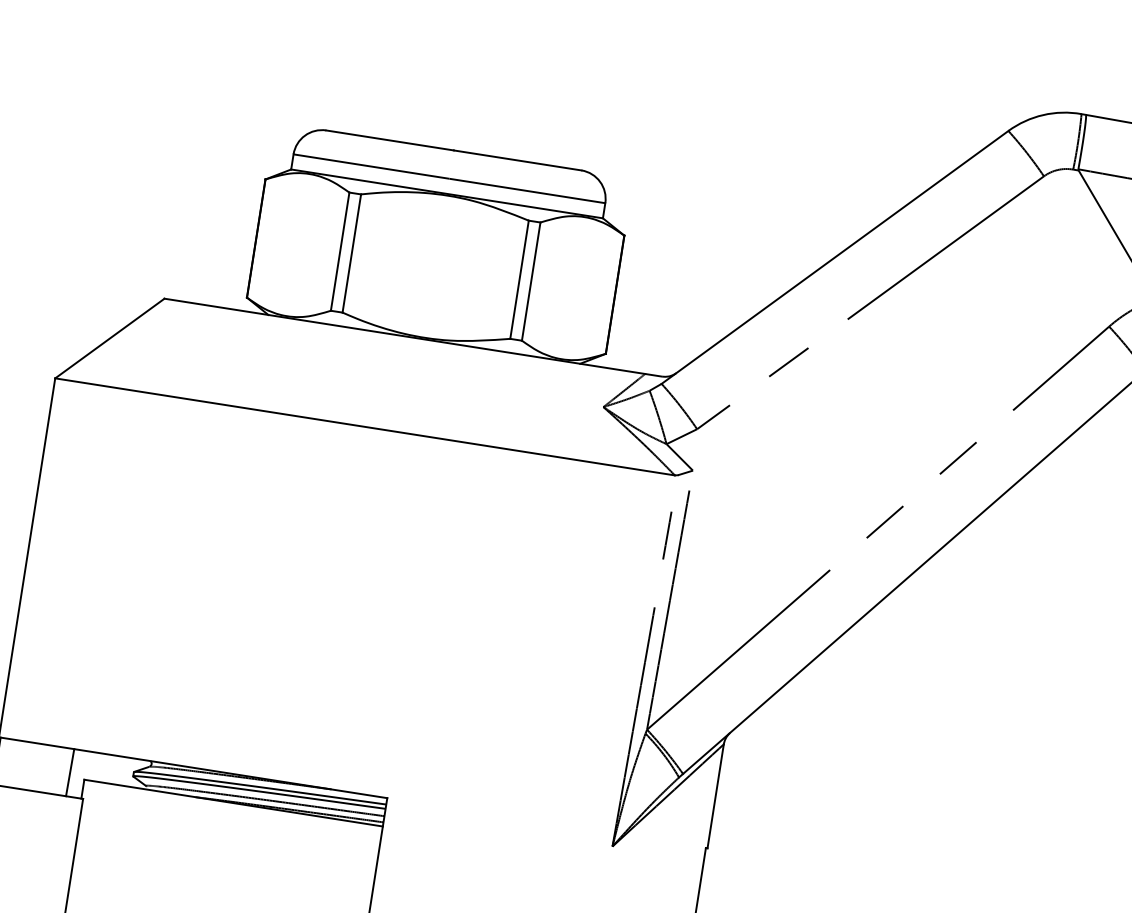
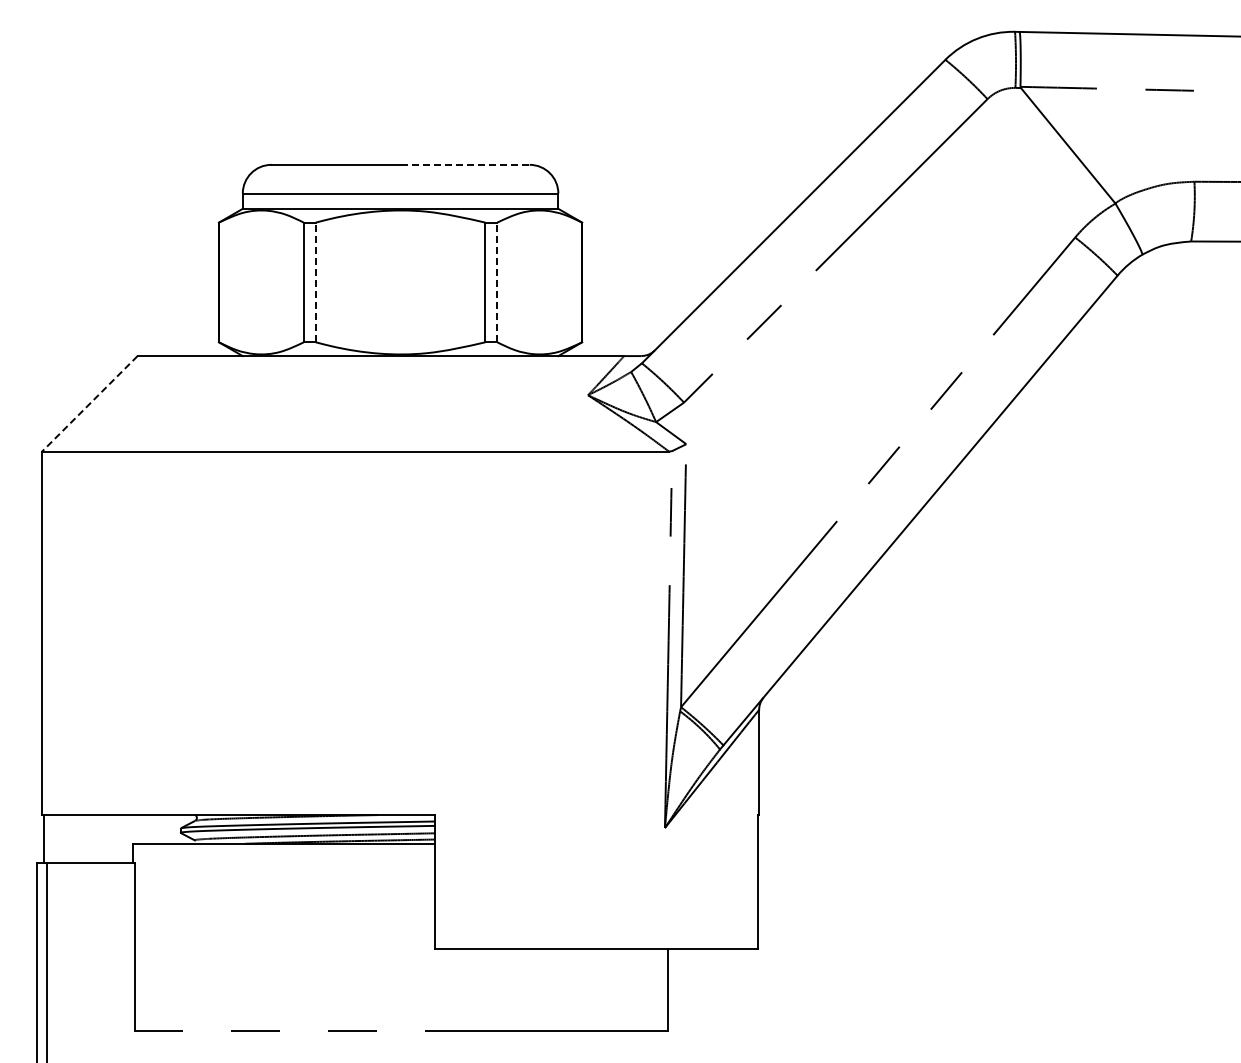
line: (518, 160) -> (465, 164), solid -> dashed
line: (351, 253) -> (315, 282), solid -> dashed
line: (531, 281) -> (497, 282), solid -> dashed
line: (109, 338) -> (89, 403), solid -> dashed
line: (69, 772) -> (117, 838), removed

